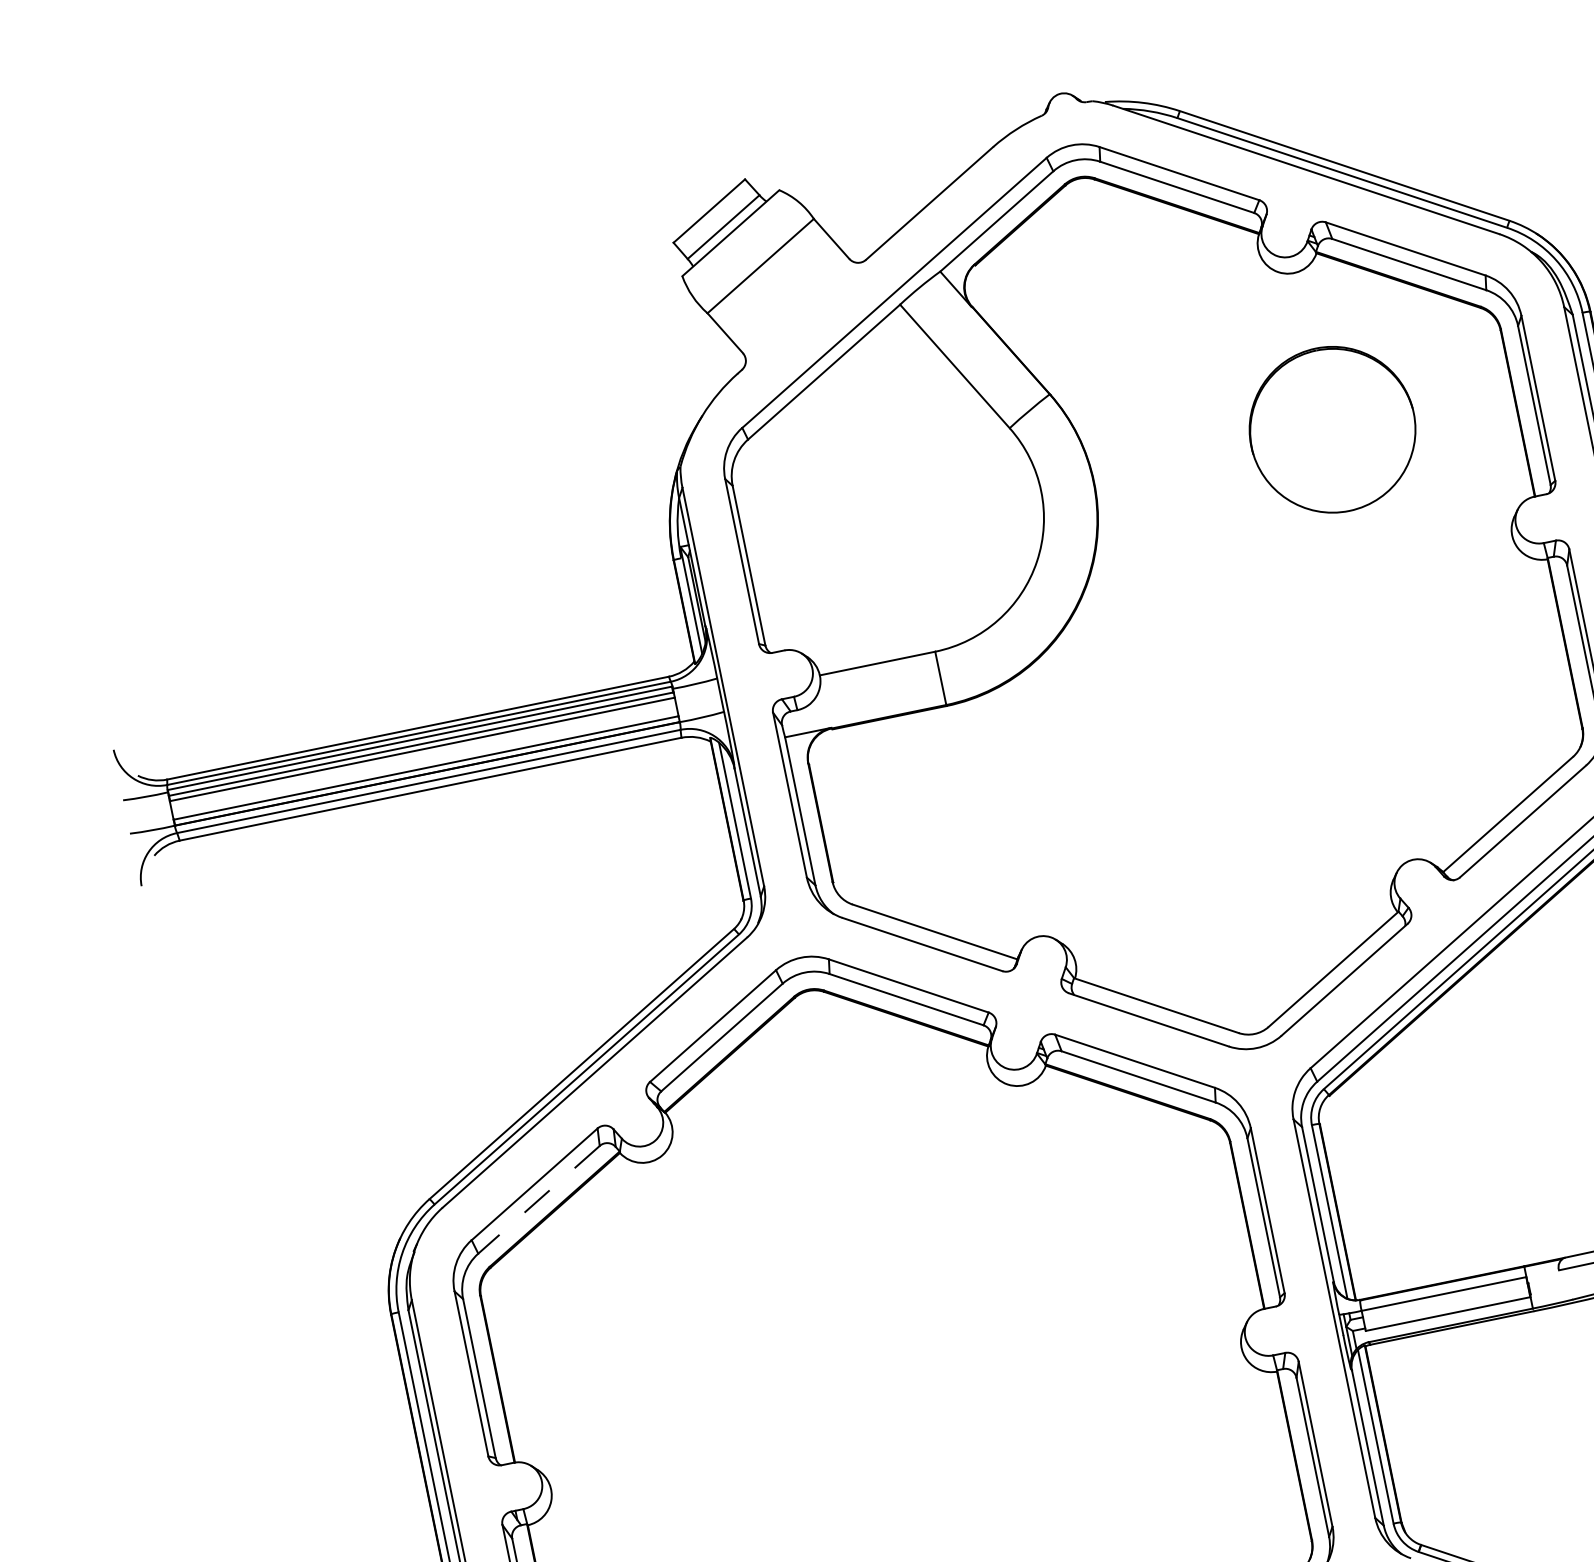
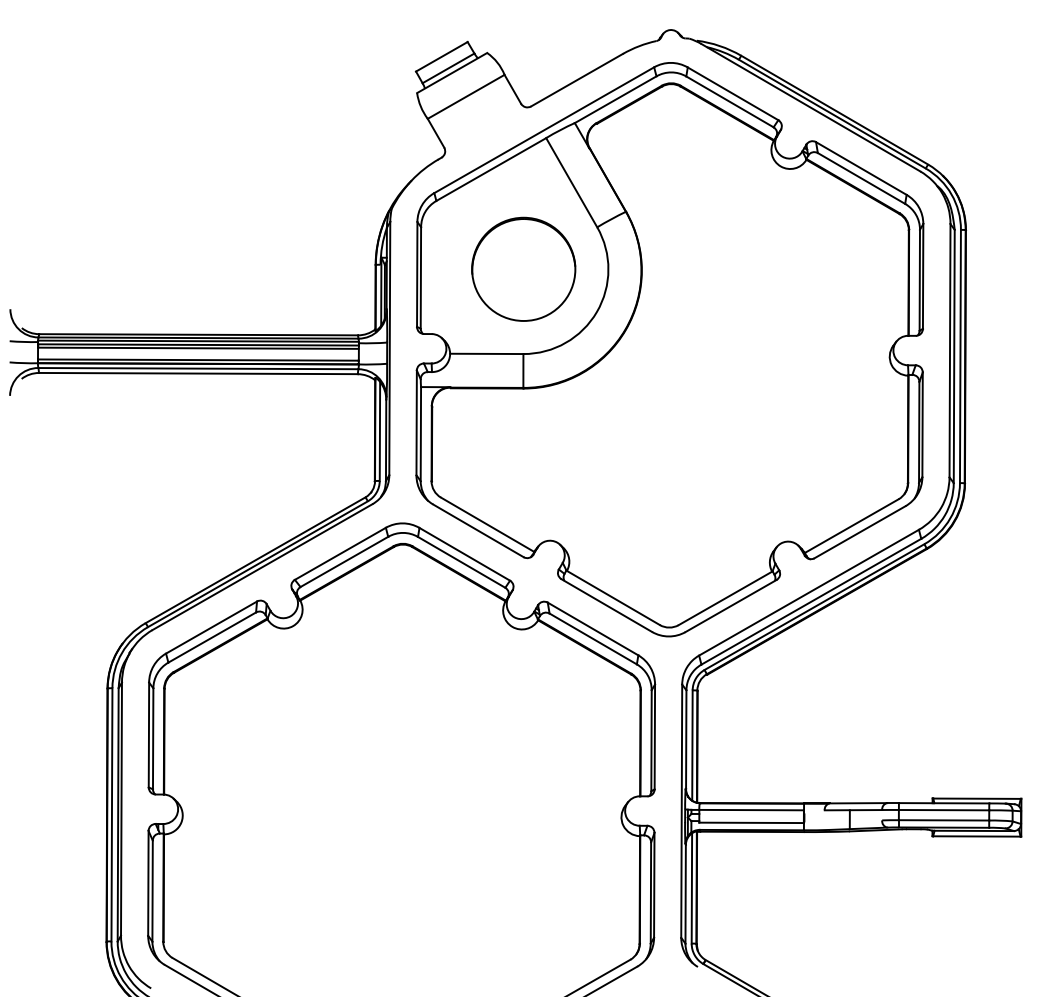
part: (1331, 428) -> (523, 268), moved
line: (539, 1199) -> (212, 637), dashed -> solid

